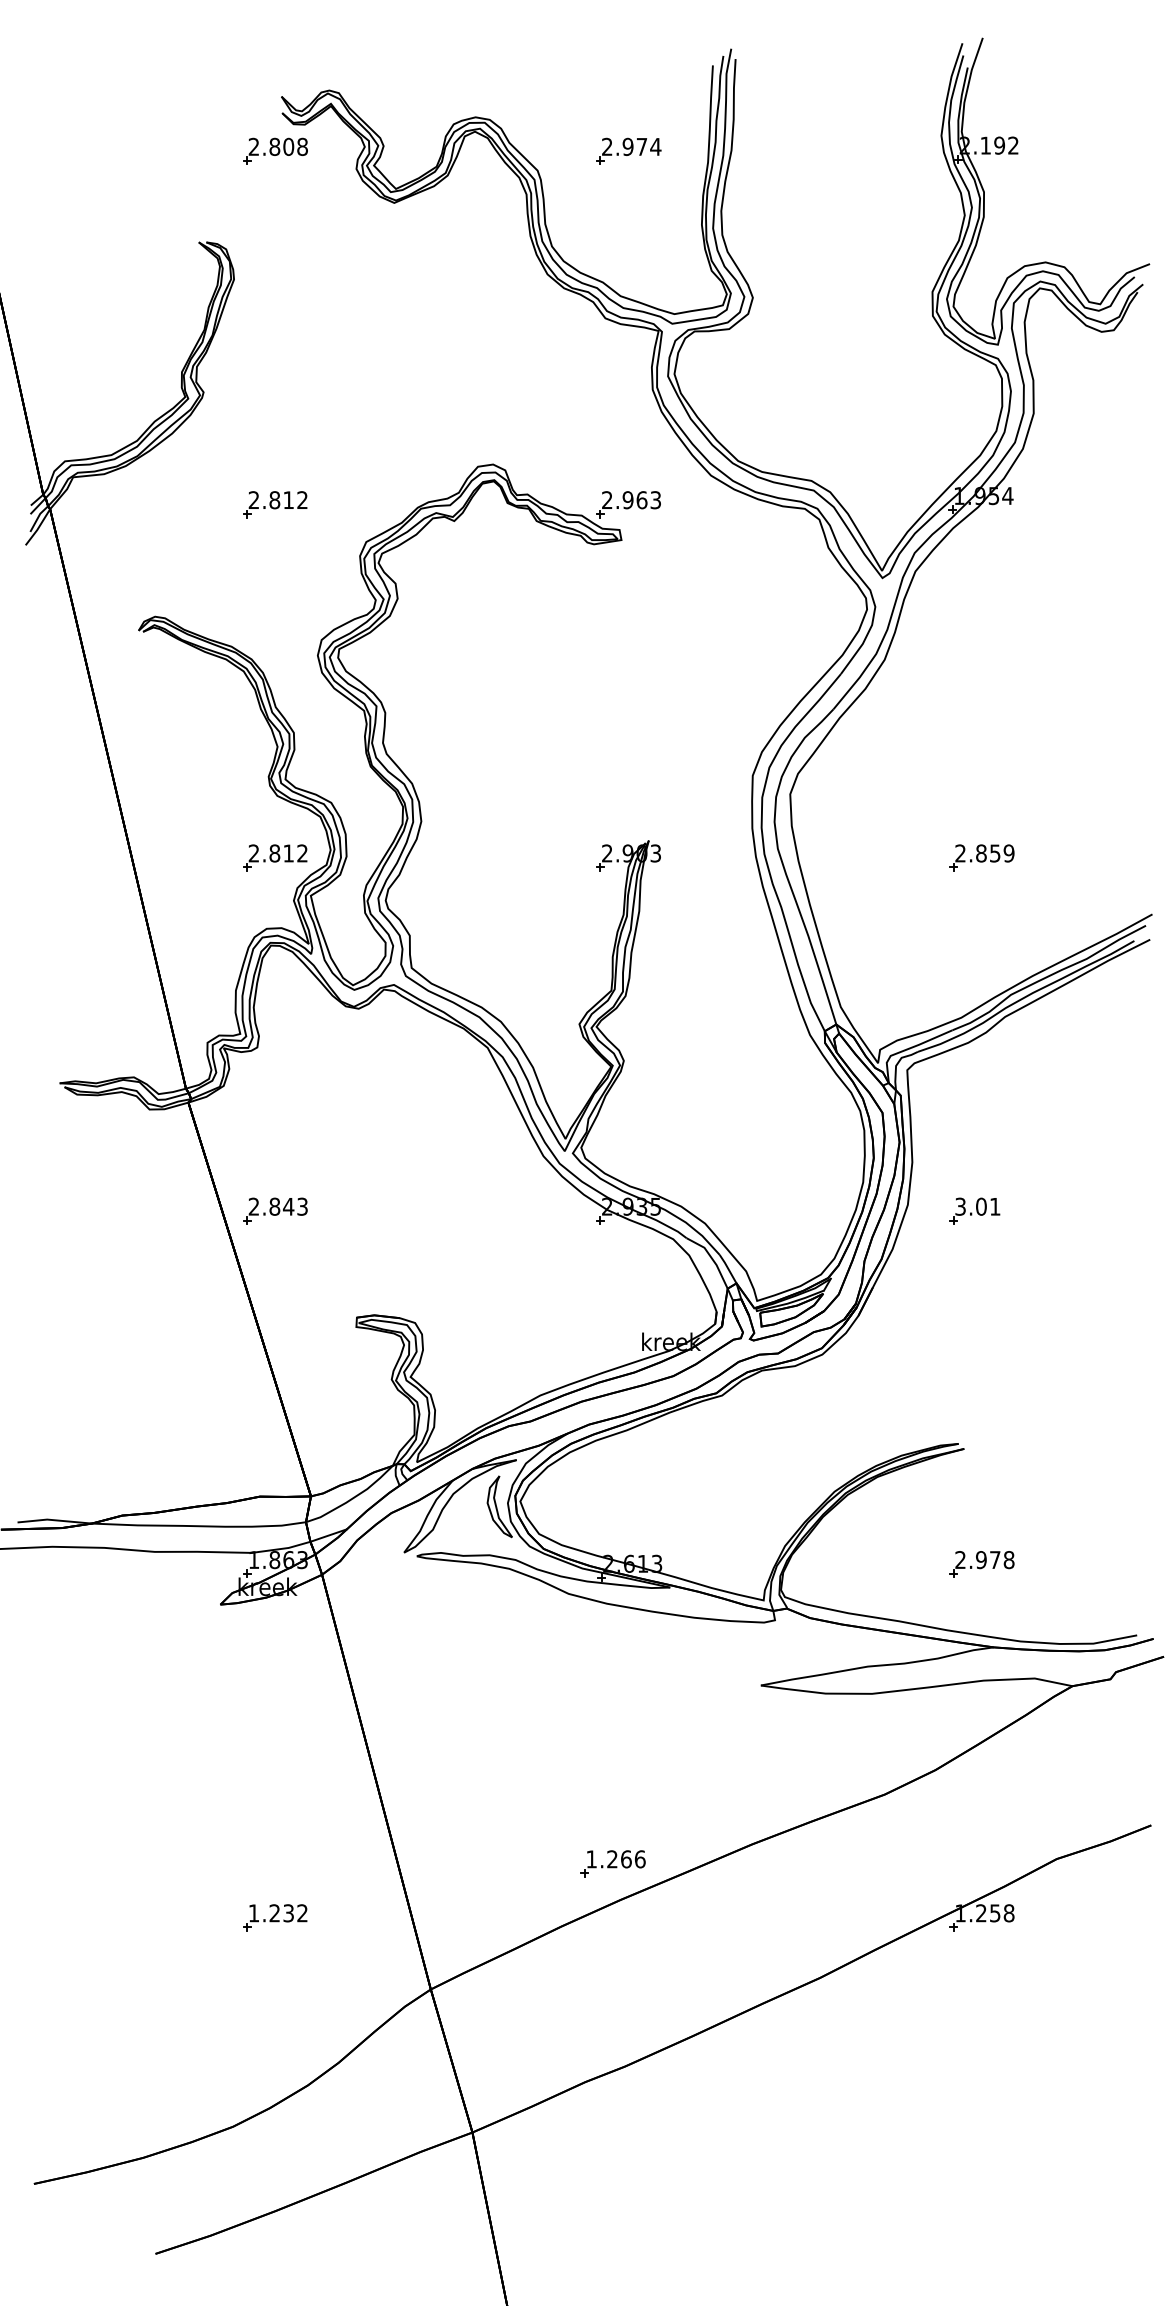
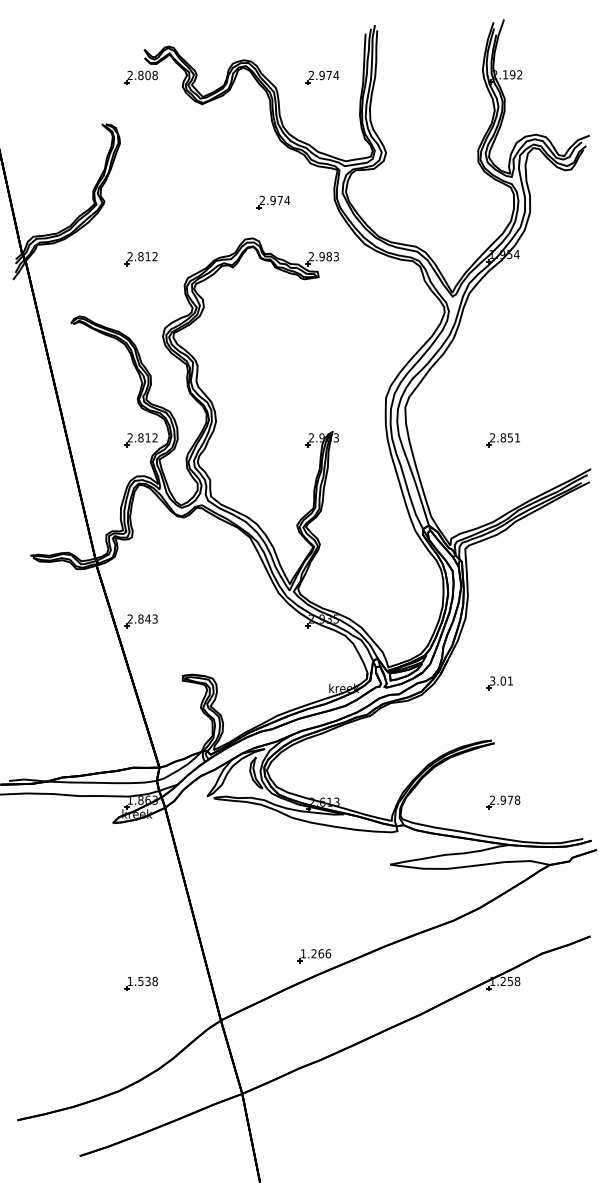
part: (533, 394) -> (273, 202), added
text: (640, 499) -> (328, 256), 2.963 -> 2.983
text: (1009, 852) -> (517, 437), 2.859 -> 2.851
part: (973, 1211) -> (499, 683), moved
text: (287, 1913) -> (147, 981), 1.232 -> 1.538

